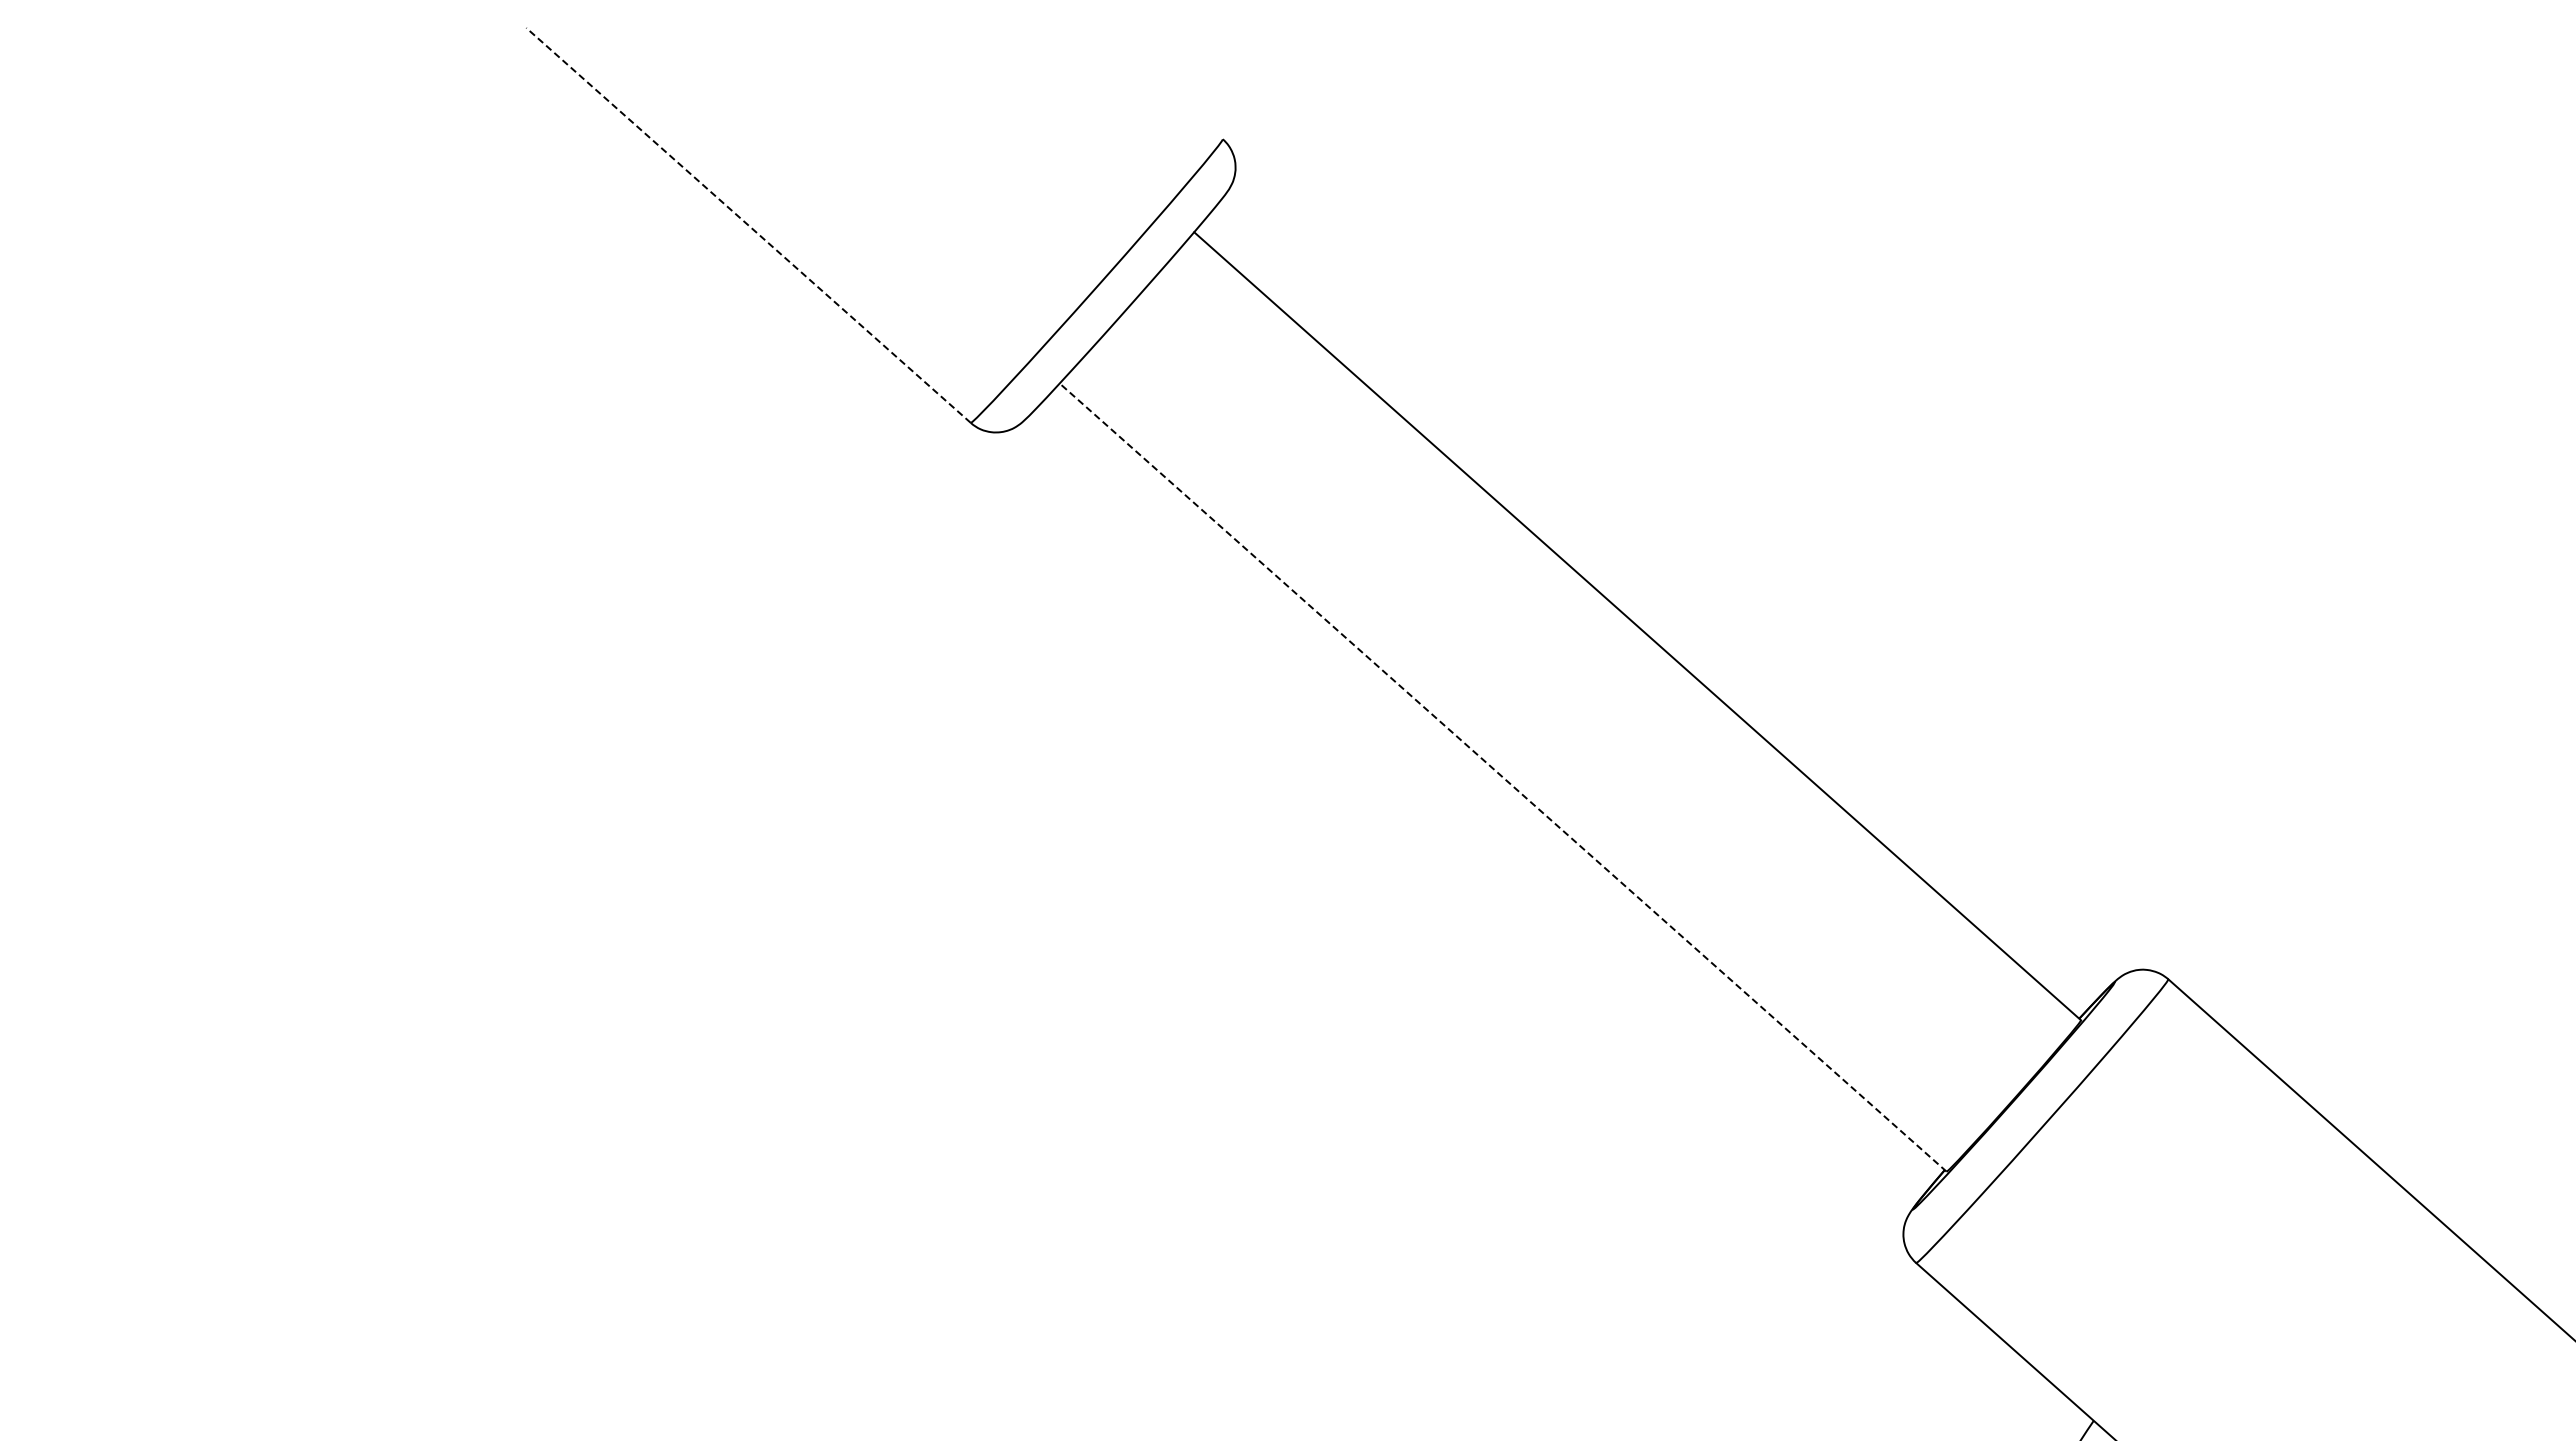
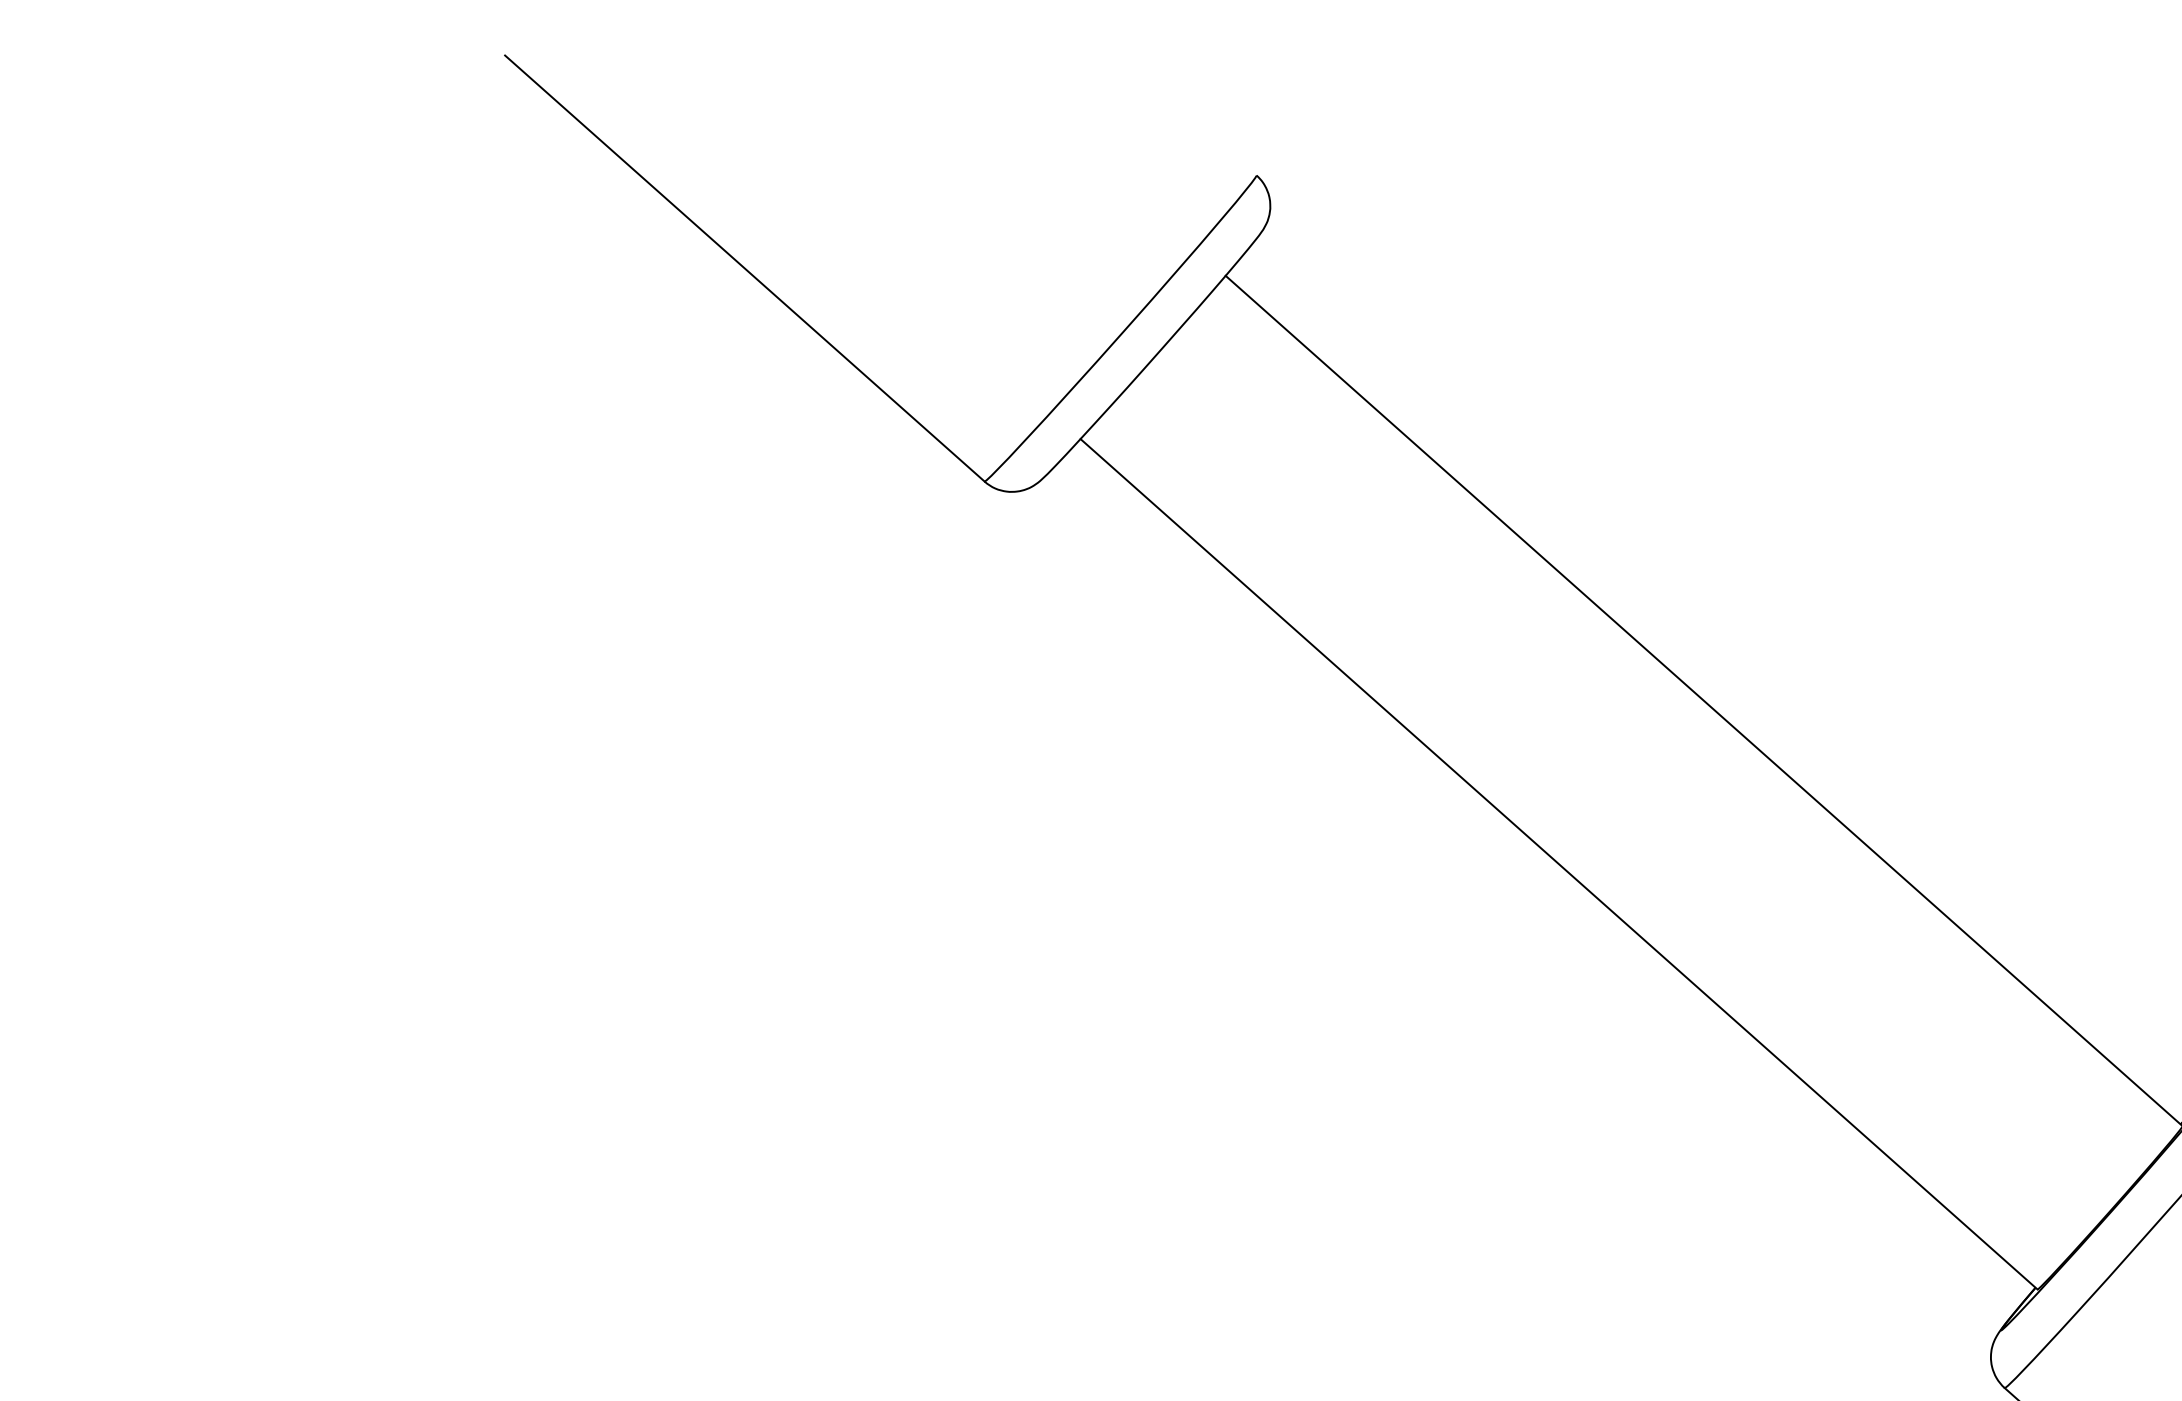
line: (748, 225) -> (744, 268), dashed -> solid
line: (1502, 777) -> (1558, 864), dashed -> solid

